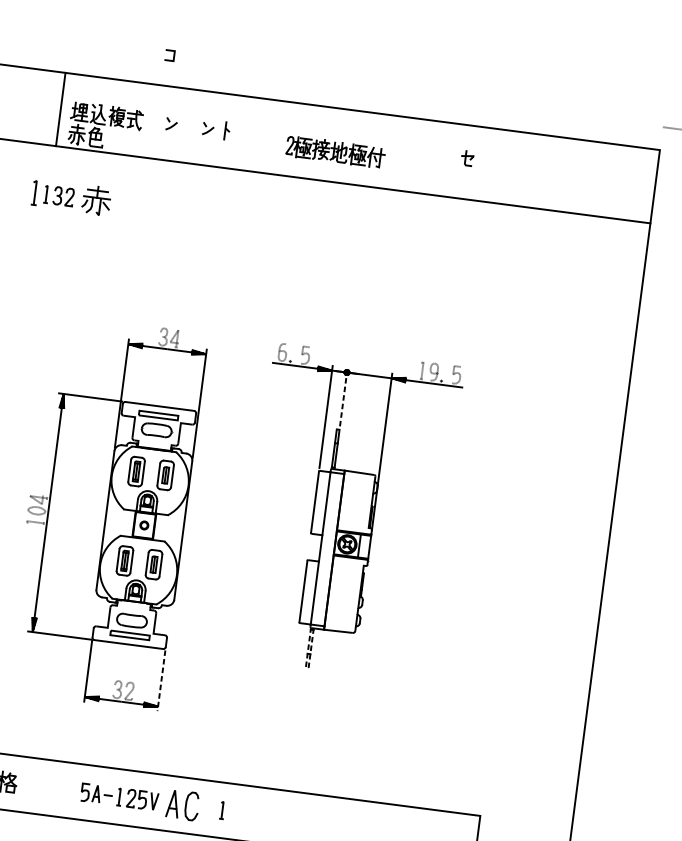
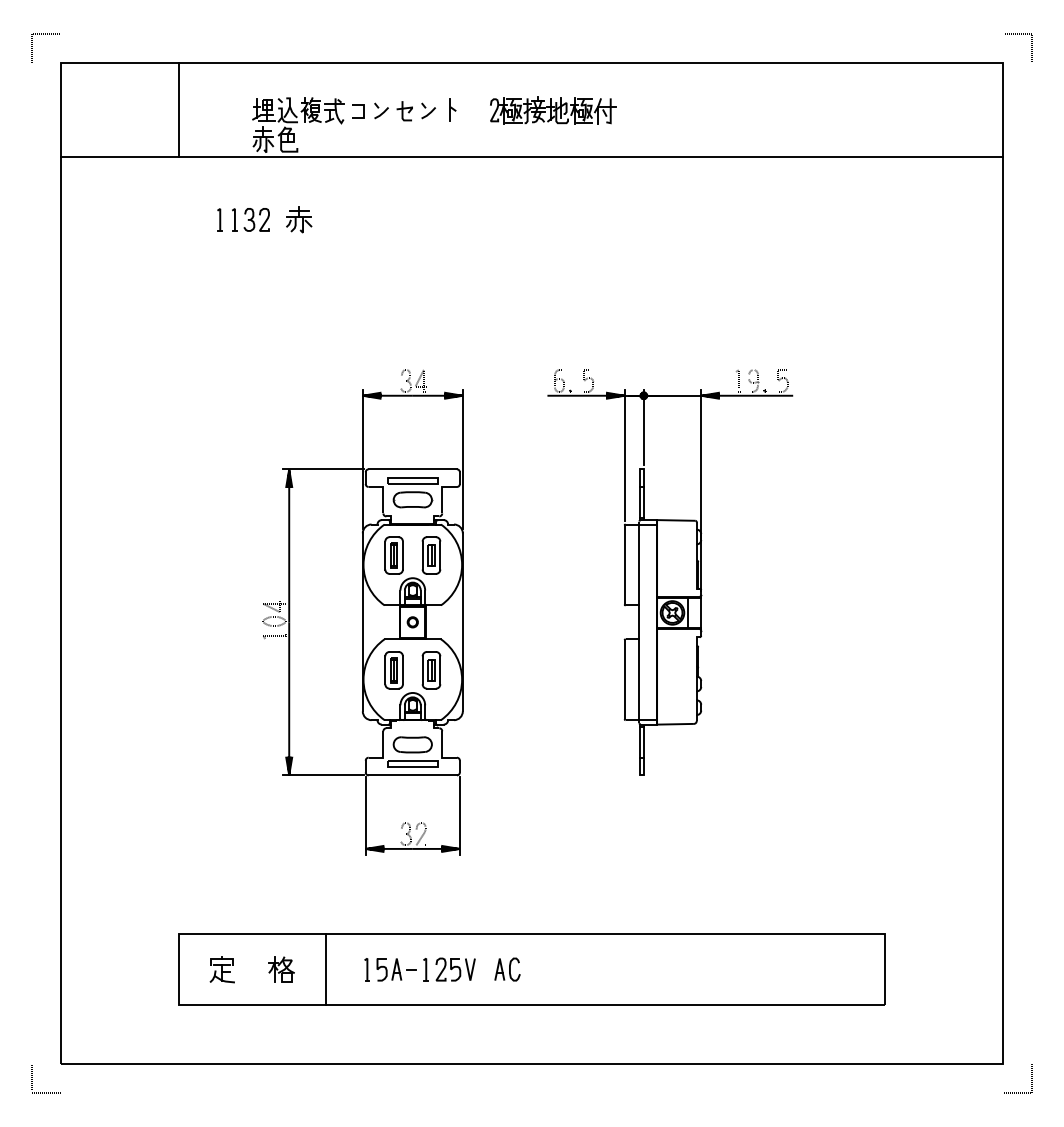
line: (174, 56) -> (363, 111), moved
line: (60, 109) -> (178, 110), moved
part: (335, 151) -> (553, 110), moved
part: (467, 158) -> (404, 111), moved
part: (34, 192) -> (219, 219), size x0.71
part: (96, 200) -> (299, 219), size x0.71
line: (343, 397) -> (643, 427), dashed -> solid
line: (307, 667) -> (642, 775), dashed -> solid
line: (161, 680) -> (459, 815), dashed -> solid
line: (42, 786) -> (326, 969), added
part: (182, 805) -> (507, 969), size x0.62
line: (221, 810) -> (366, 969), moved

